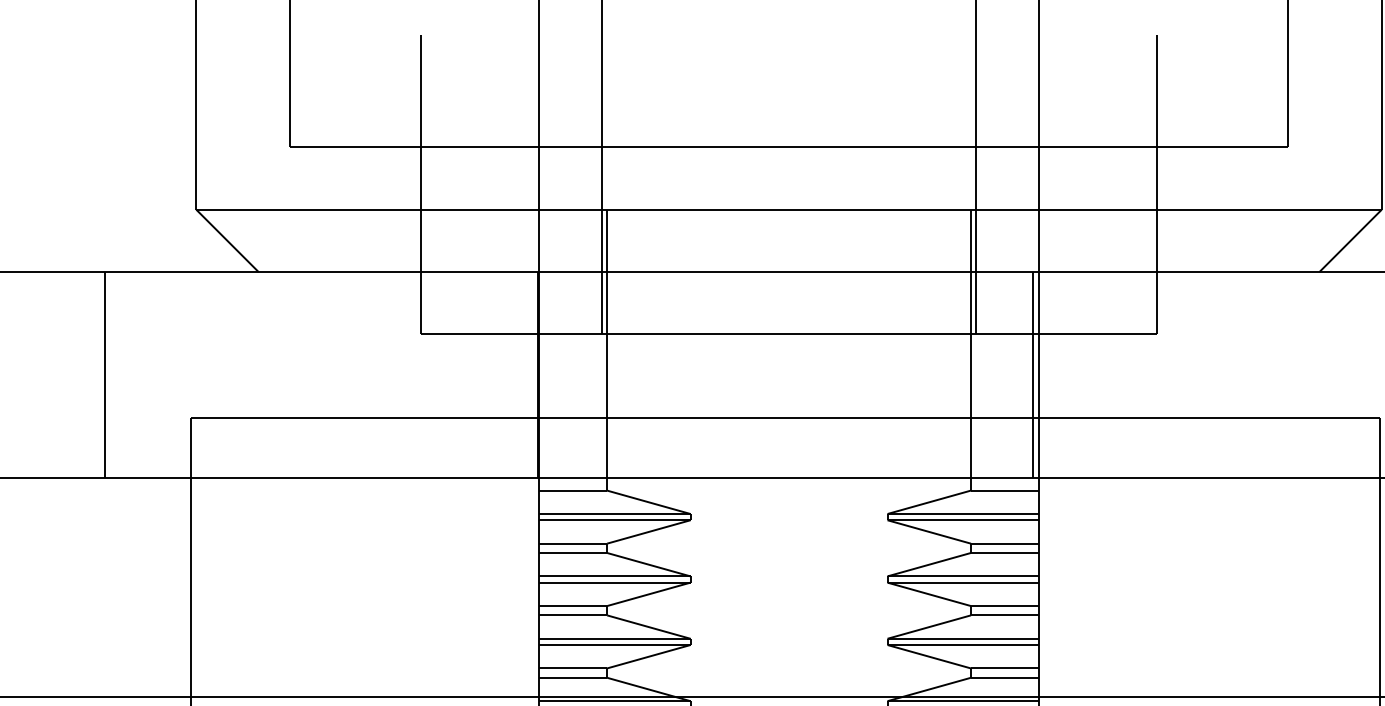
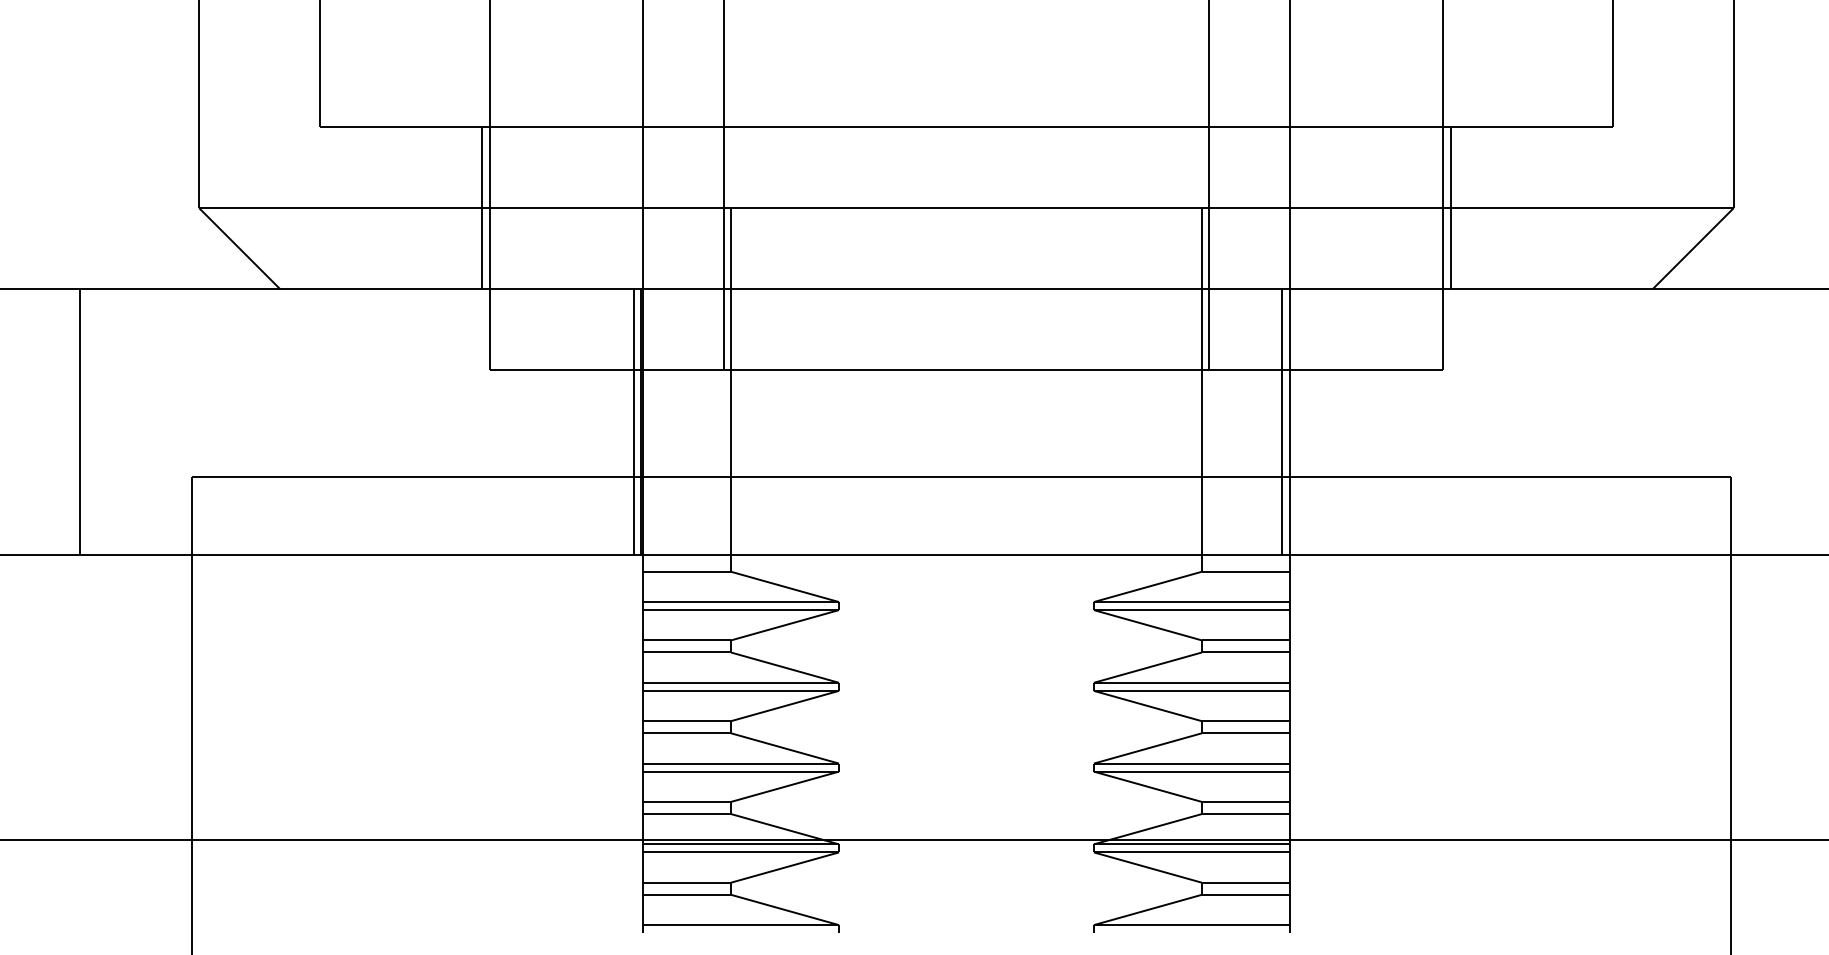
line: (414, 209) -> (481, 207), added
line: (1163, 209) -> (1451, 207), added
line: (531, 374) -> (633, 421), added

